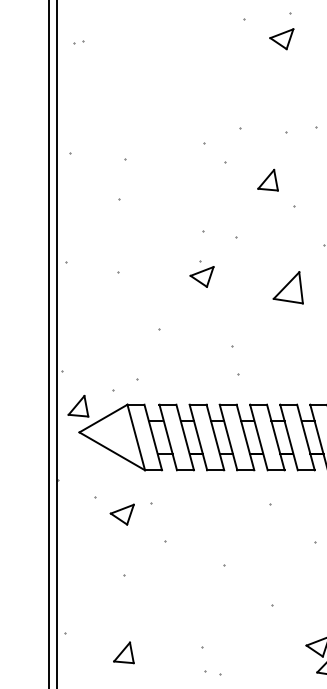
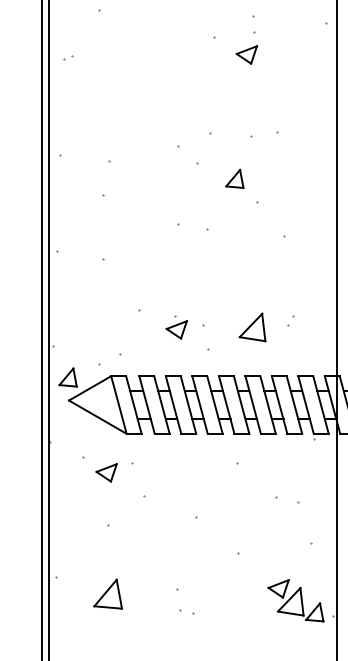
part: (201, 274) -> (176, 327), moved
part: (288, 287) -> (252, 327), moved
part: (123, 653) -> (107, 594), size x1.6

